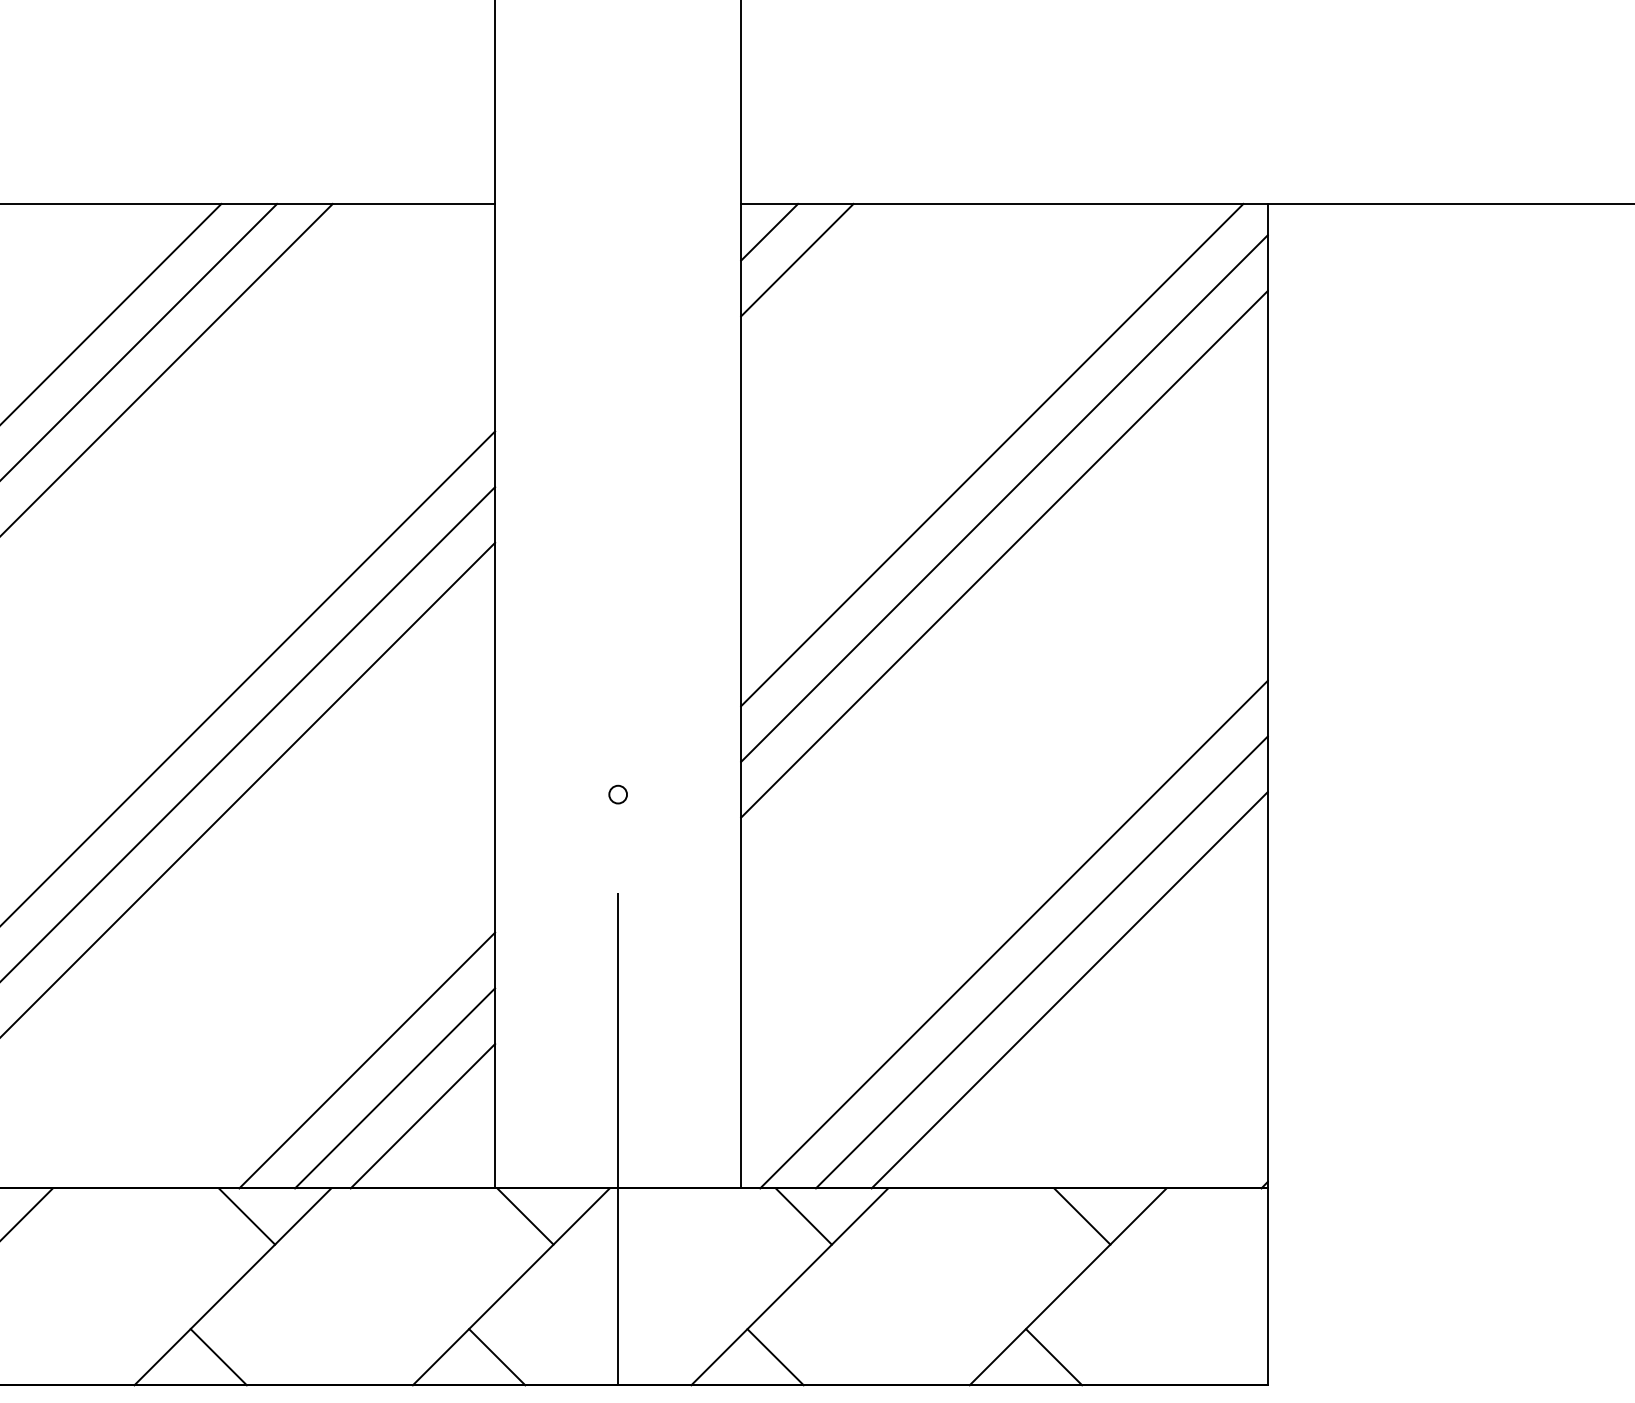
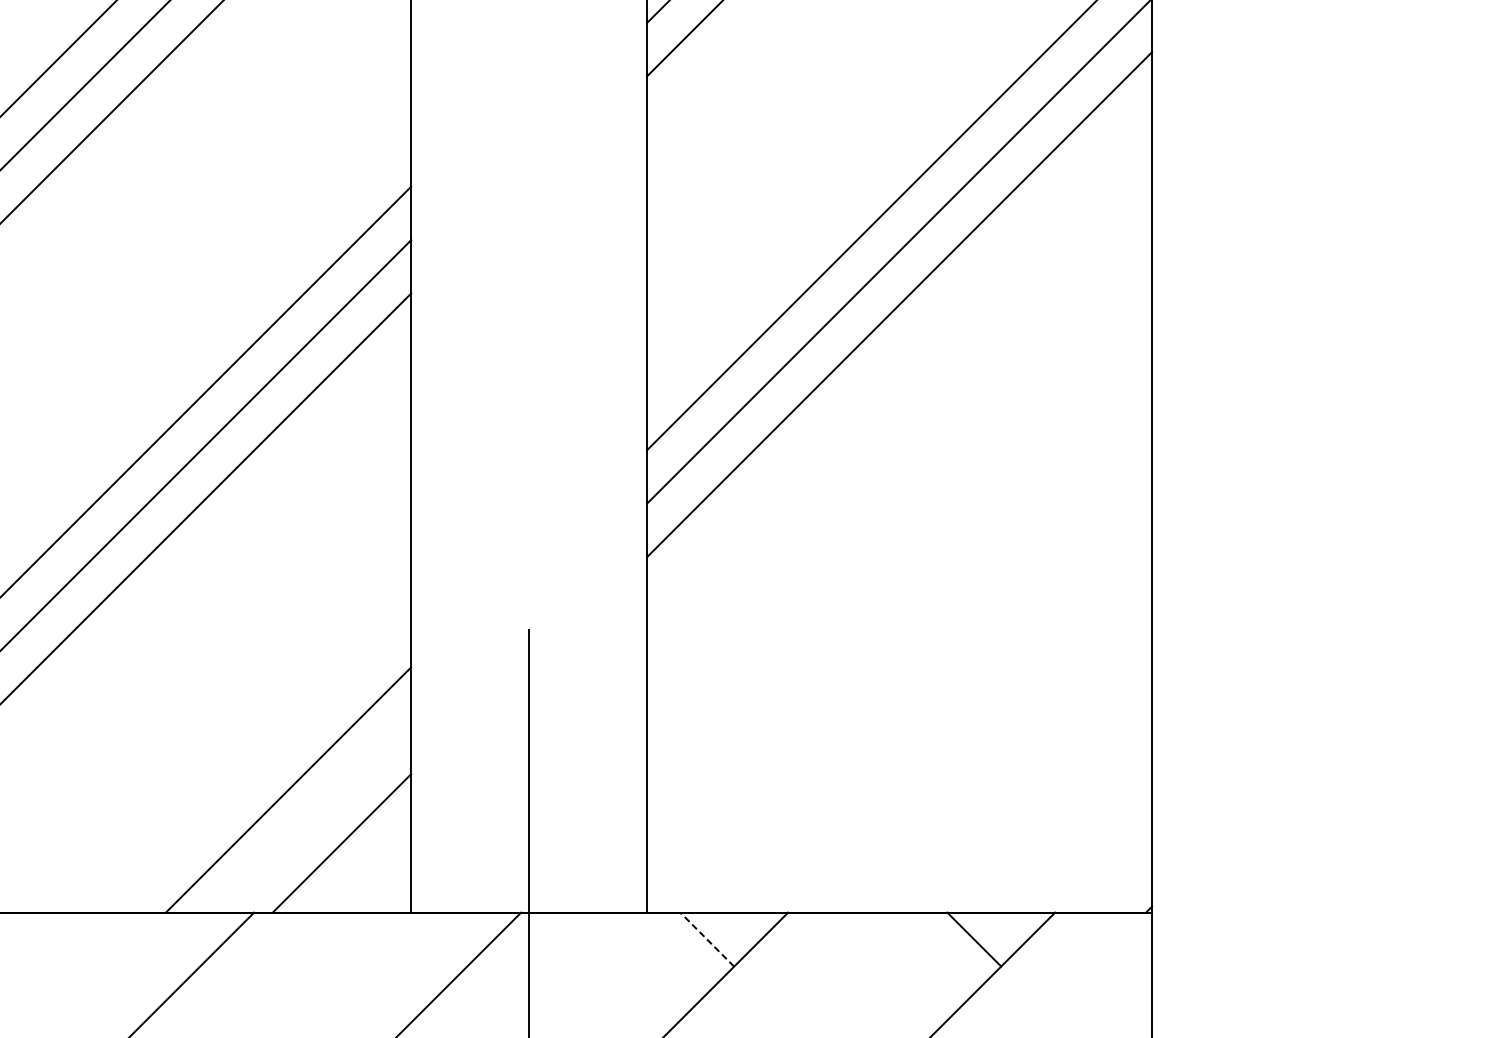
circle: (617, 794) -> (528, 534), removed
line: (1013, 934) -> (908, 669), removed
line: (1041, 962) -> (935, 695), removed
line: (1069, 990) -> (962, 722), removed
line: (395, 1088) -> (315, 816), removed
line: (246, 1216) -> (172, 939), removed
line: (525, 1216) -> (440, 939), removed
line: (803, 1216) -> (706, 939), solid -> dashed

